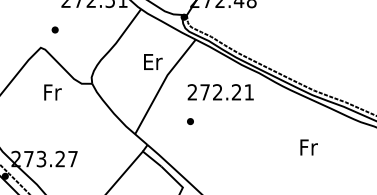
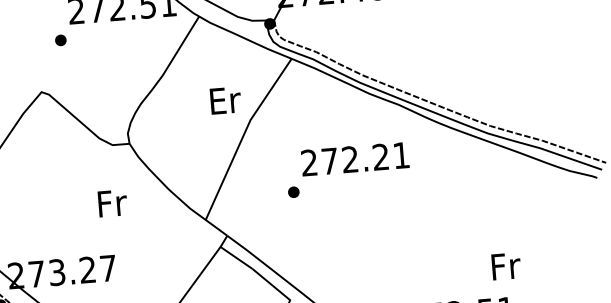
part: (54, 29) -> (59, 39), moved
text: (52, 92) -> (112, 203), moved
text: (220, 92) -> (354, 159), moved
text: (308, 147) -> (505, 266), moved

